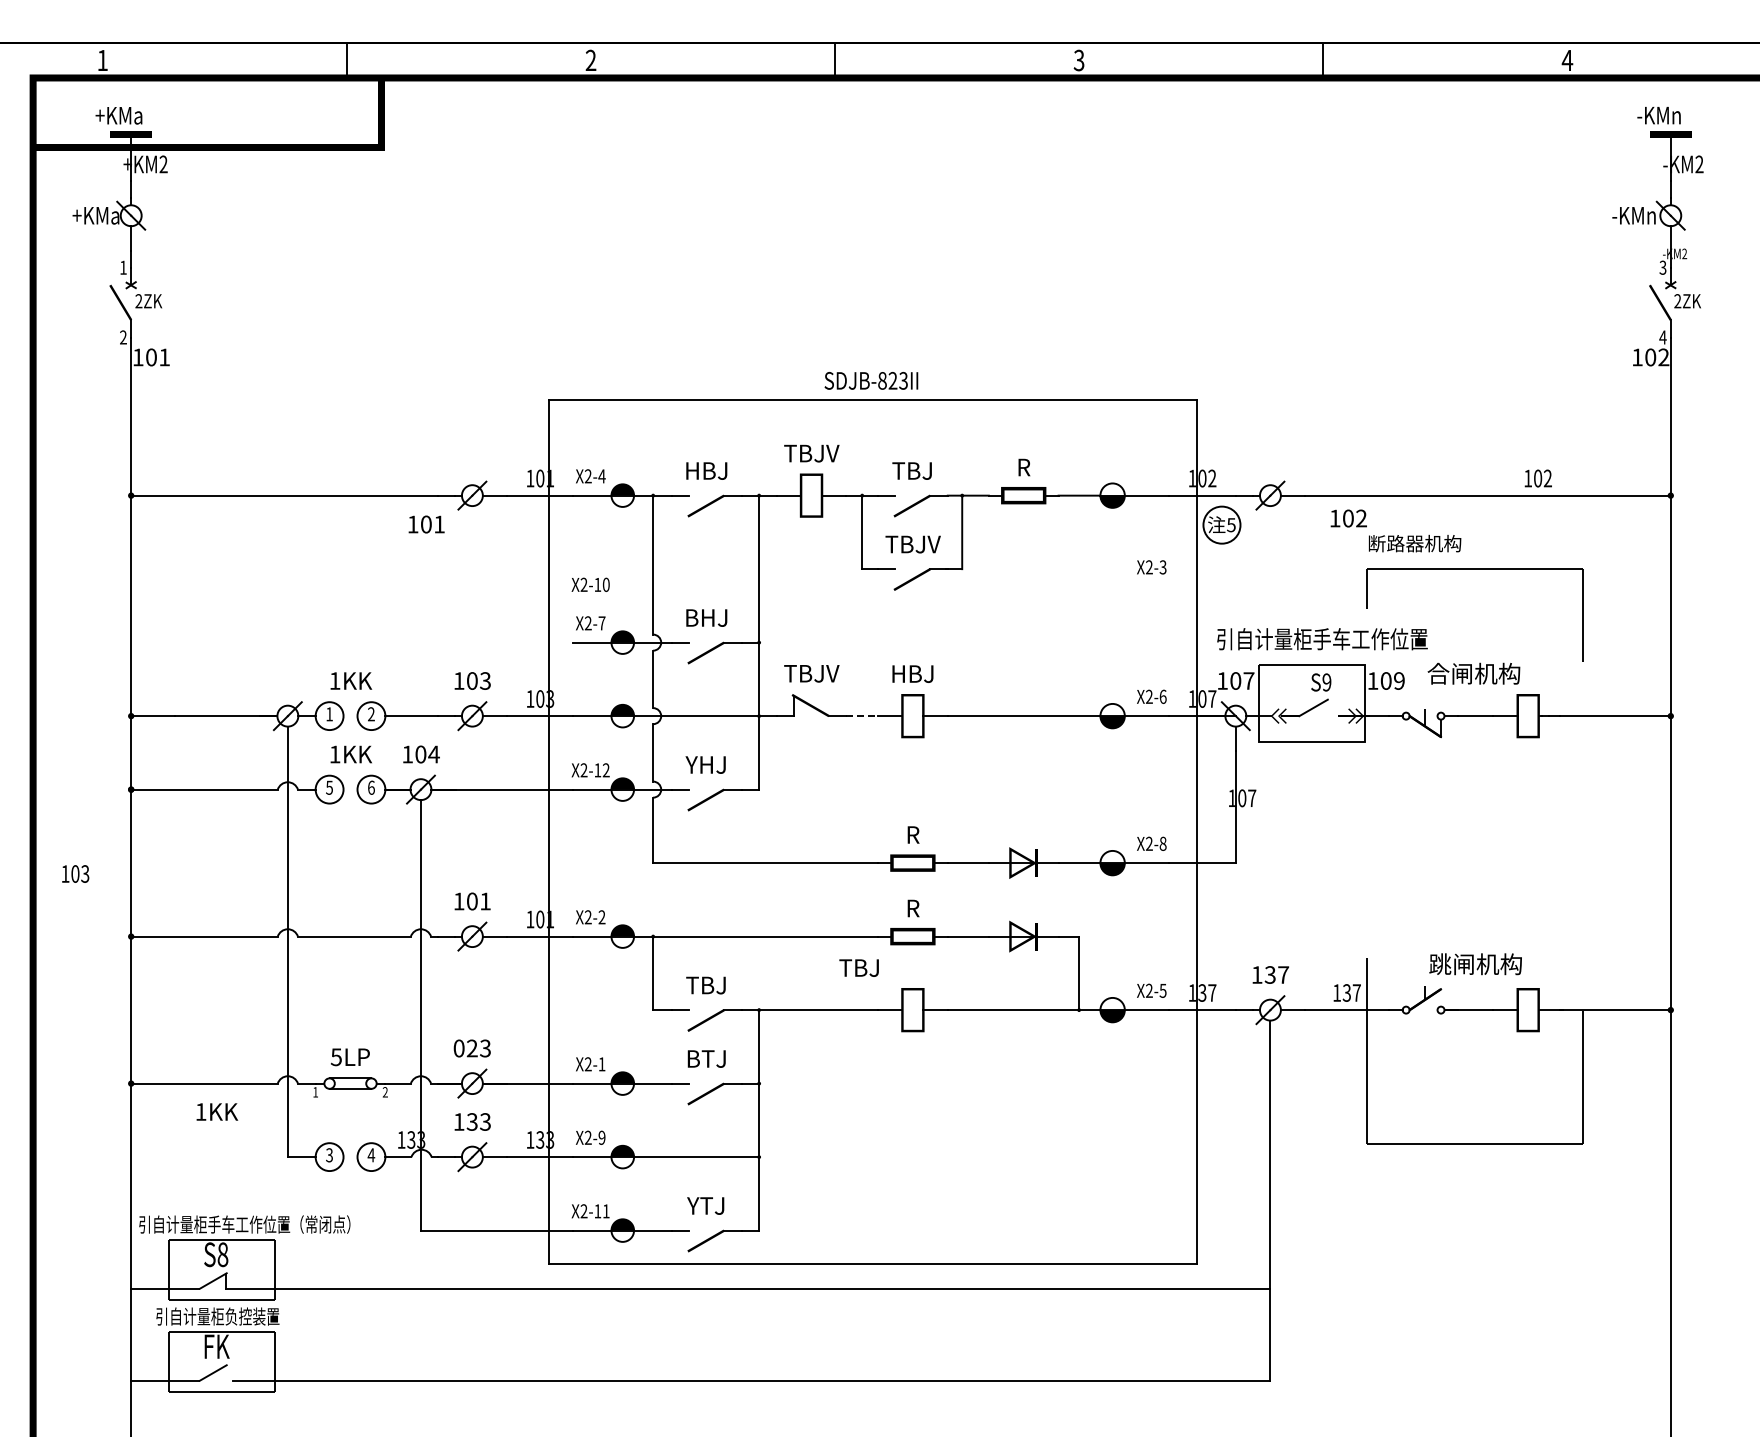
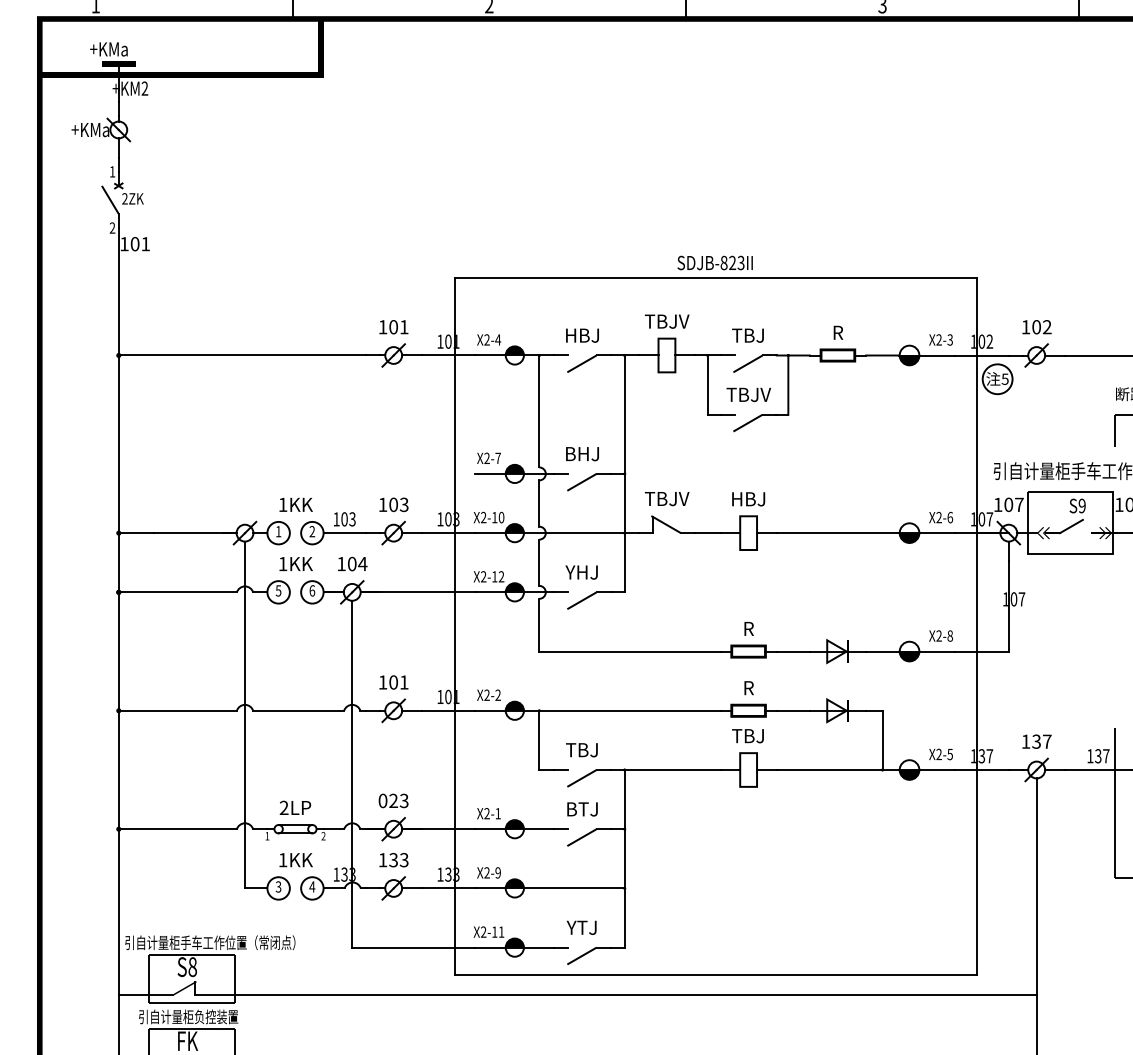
text: (1348, 518) -> (1036, 327), moved
text: (426, 524) -> (393, 327), moved
text: (1151, 567) -> (940, 340), moved
text: (590, 584) -> (488, 517), moved
line: (862, 716) -> (708, 533), dashed -> solid
text: (75, 873) -> (344, 518), moved
text: (858, 967) -> (747, 735), moved
text: (335, 1057) -> (283, 808), 5LP -> 2LP
text: (217, 1111) -> (296, 859), moved

